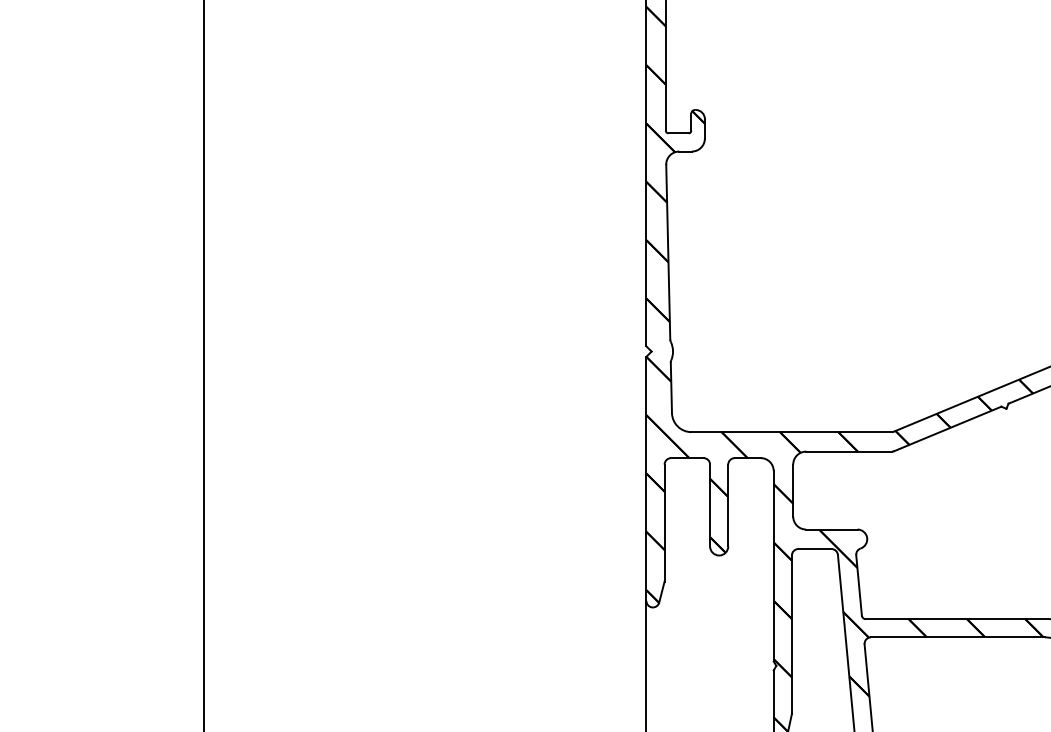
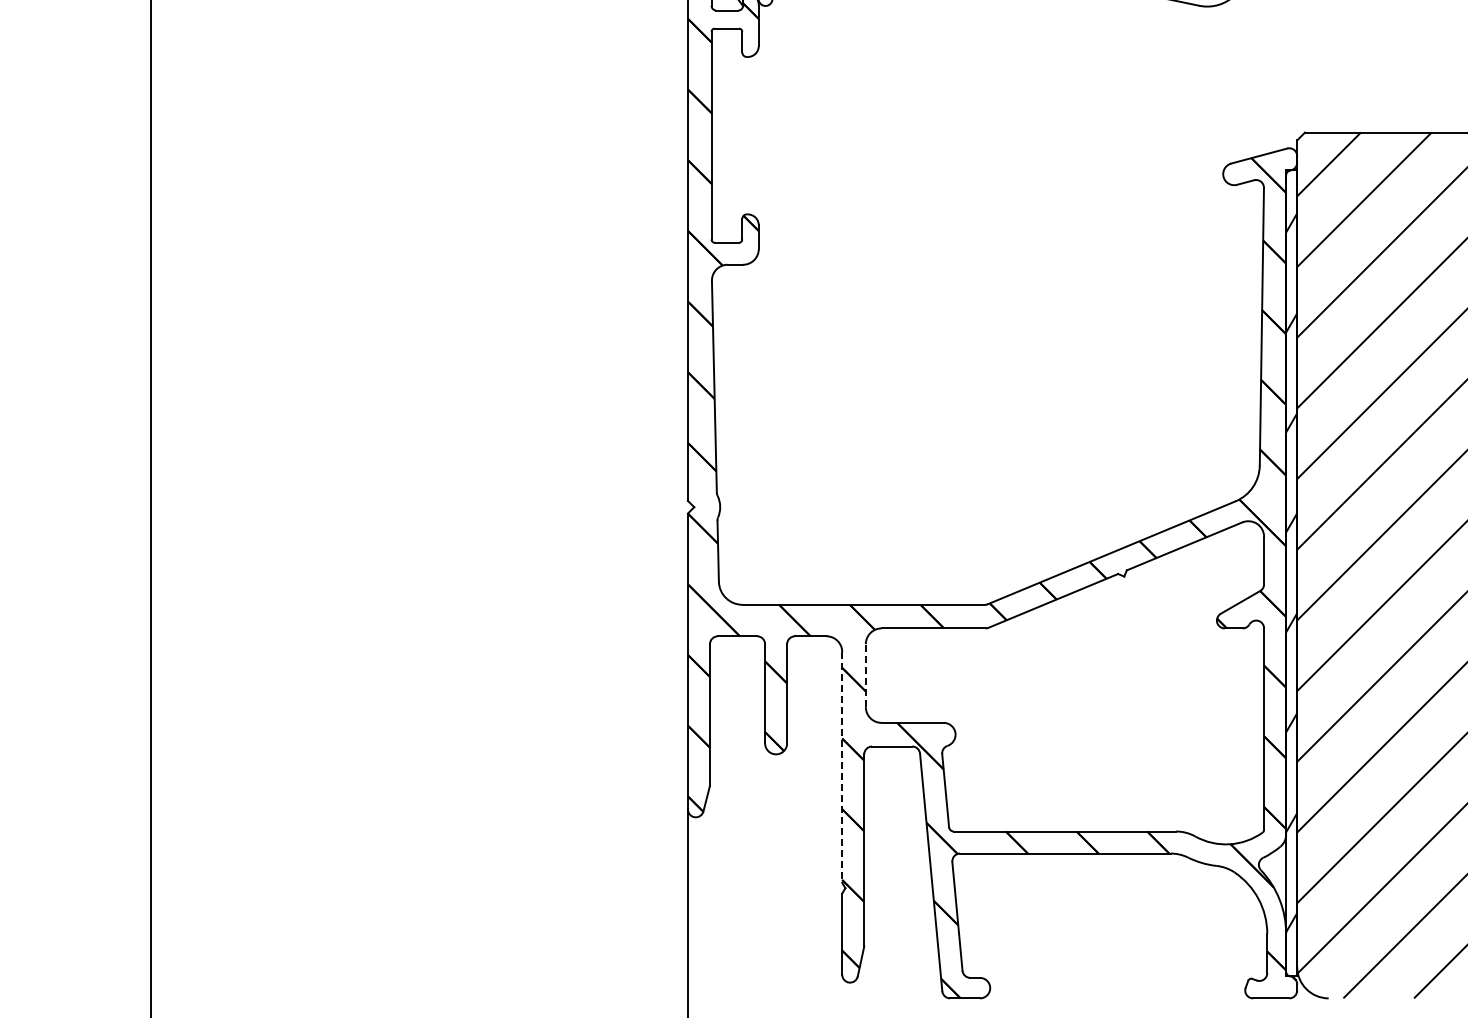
line: (792, 490) -> (865, 675), solid -> dashed
line: (773, 566) -> (842, 767), solid -> dashed

